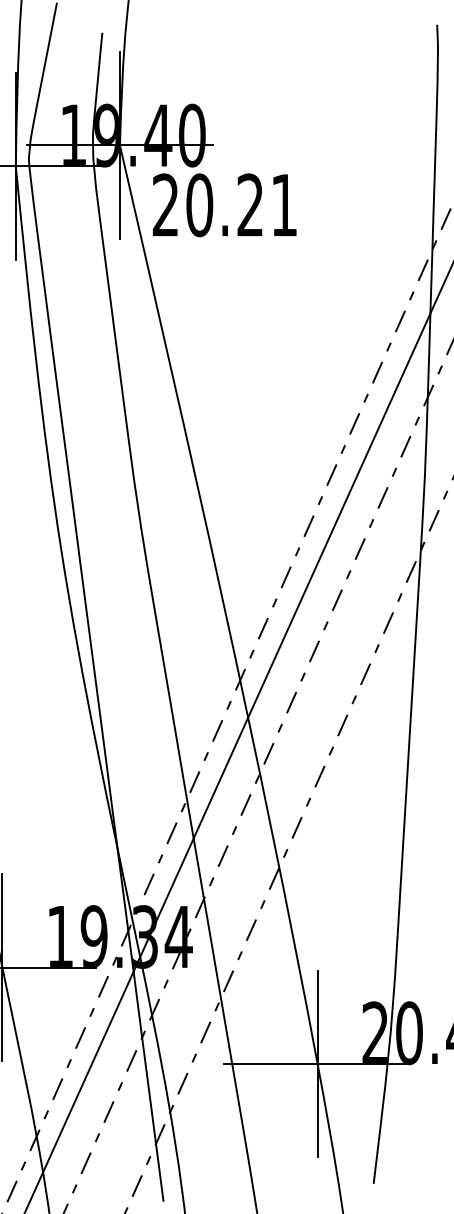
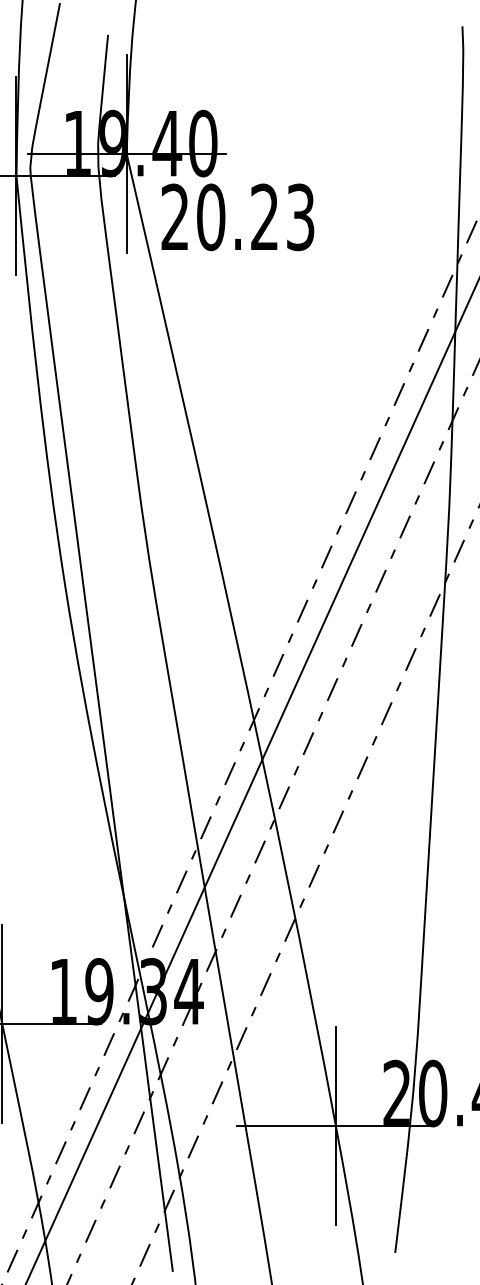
text: (284, 205) -> (300, 217), 20.21 -> 20.23

